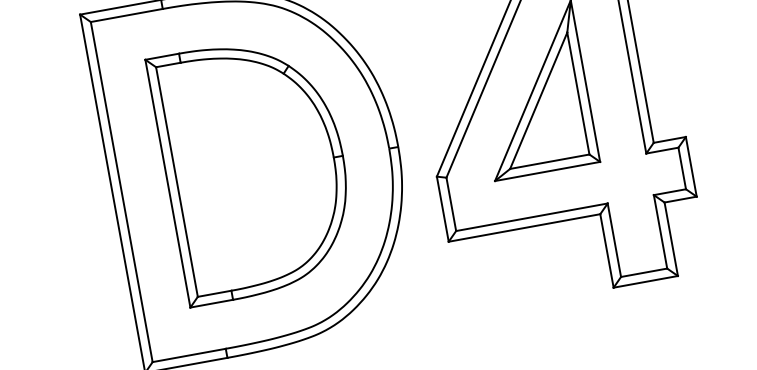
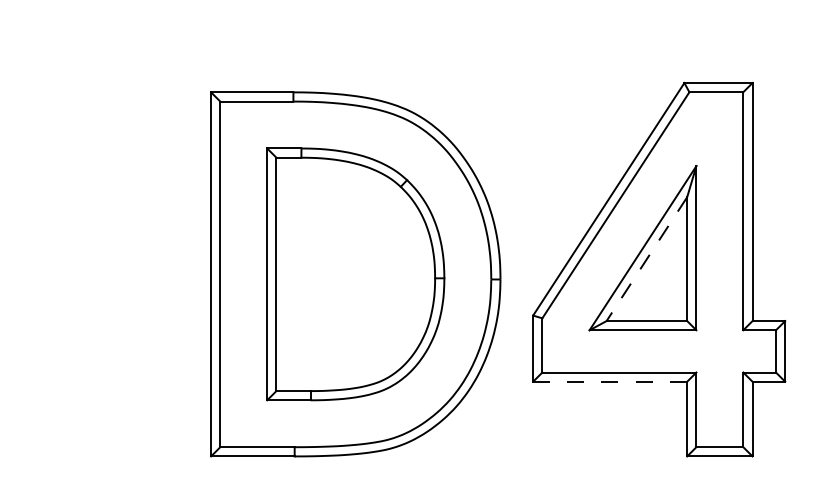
line: (538, 101) -> (646, 259), solid -> dashed
line: (523, 227) -> (609, 381), solid -> dashed

